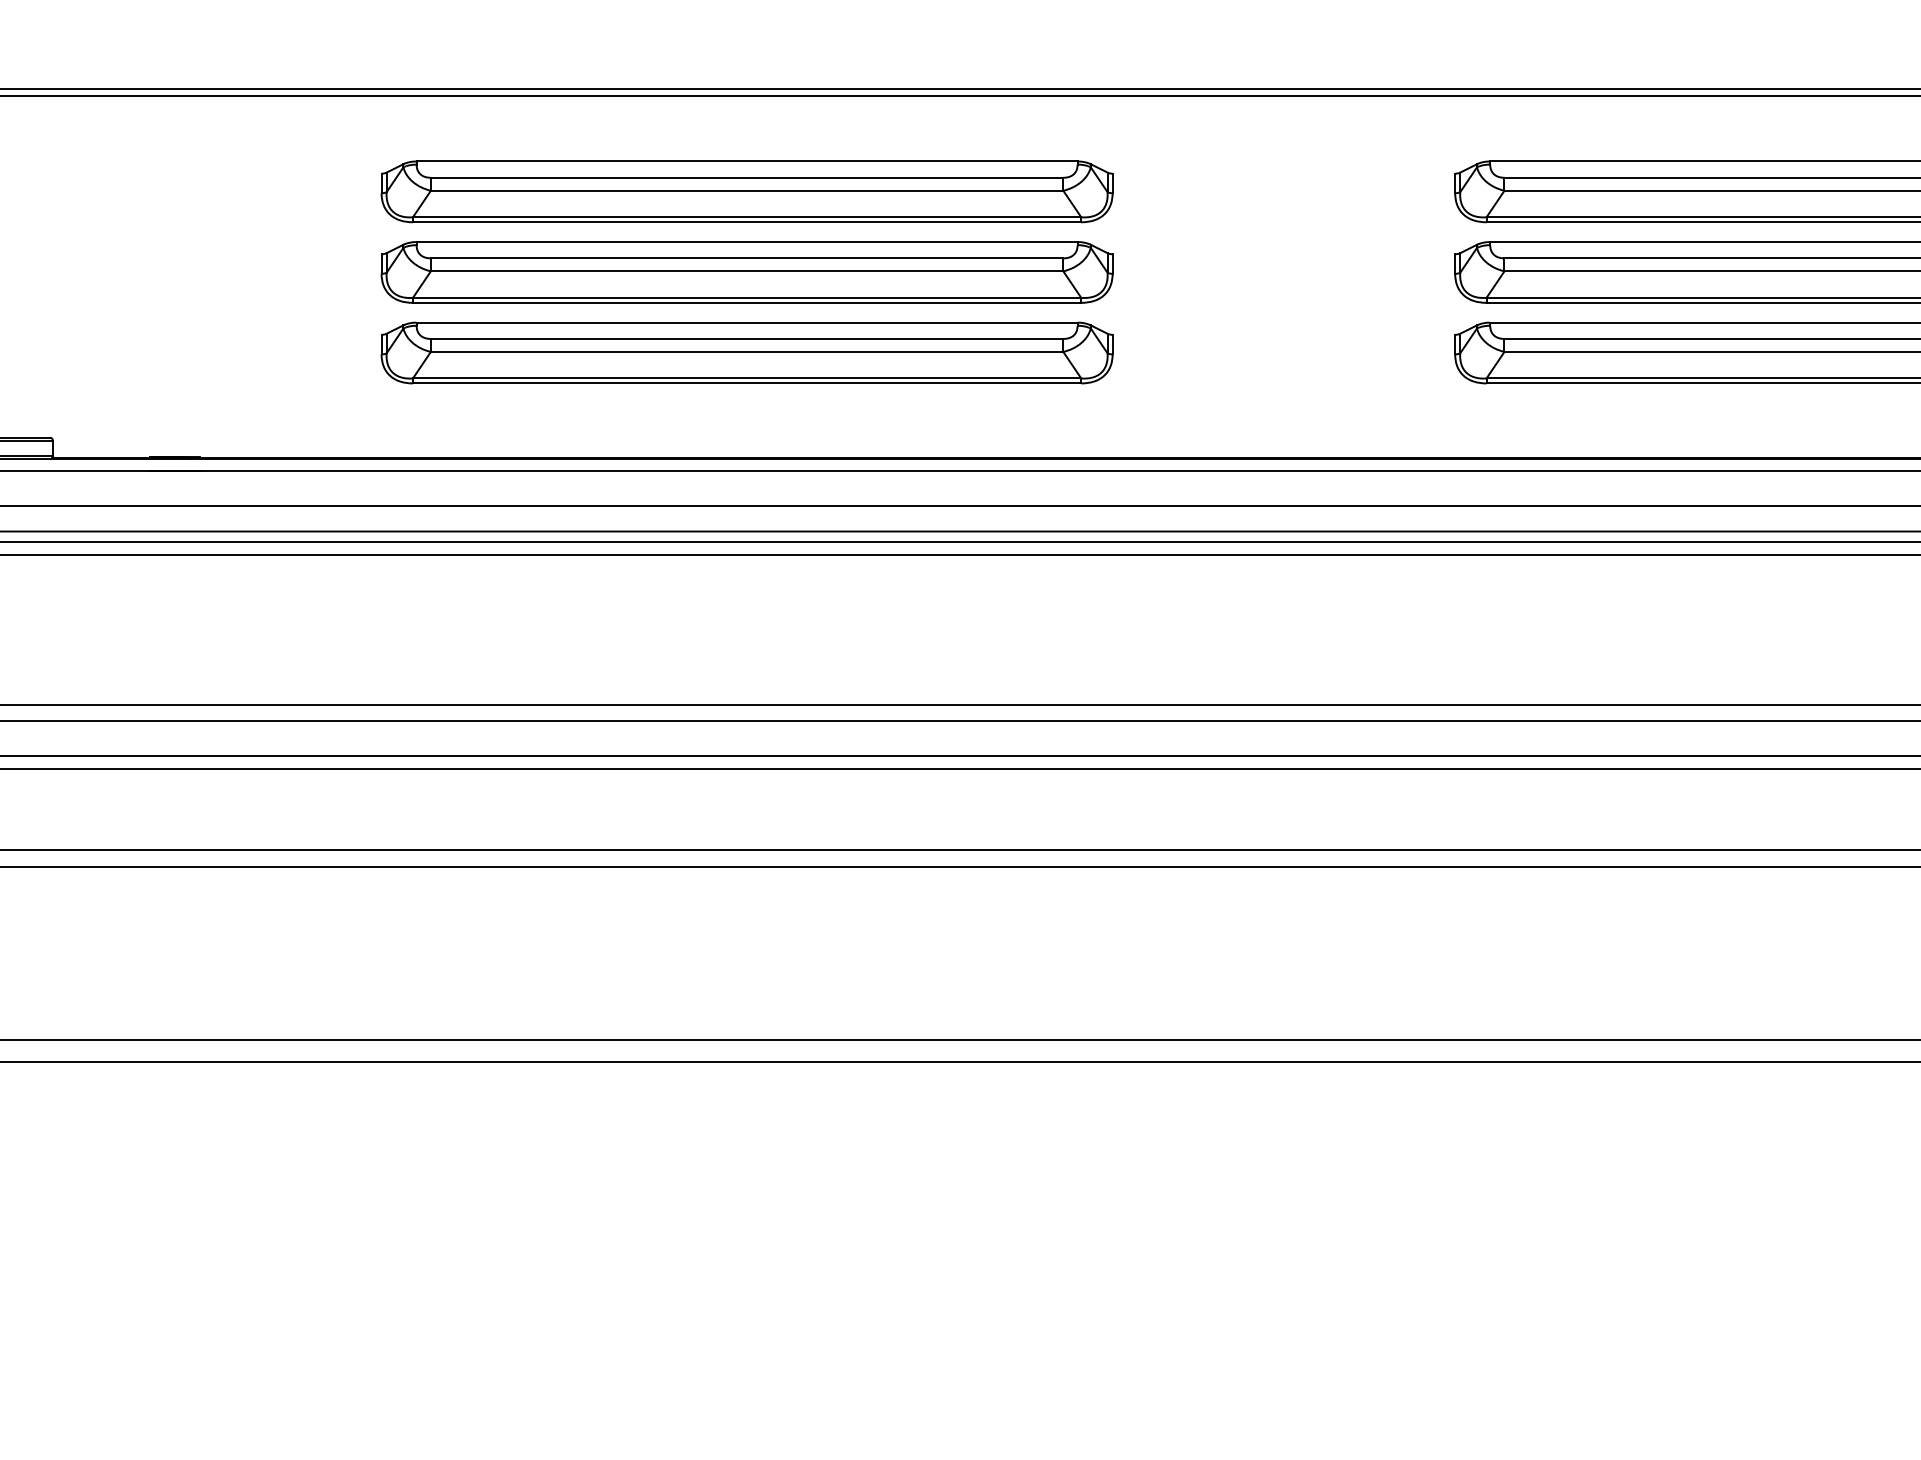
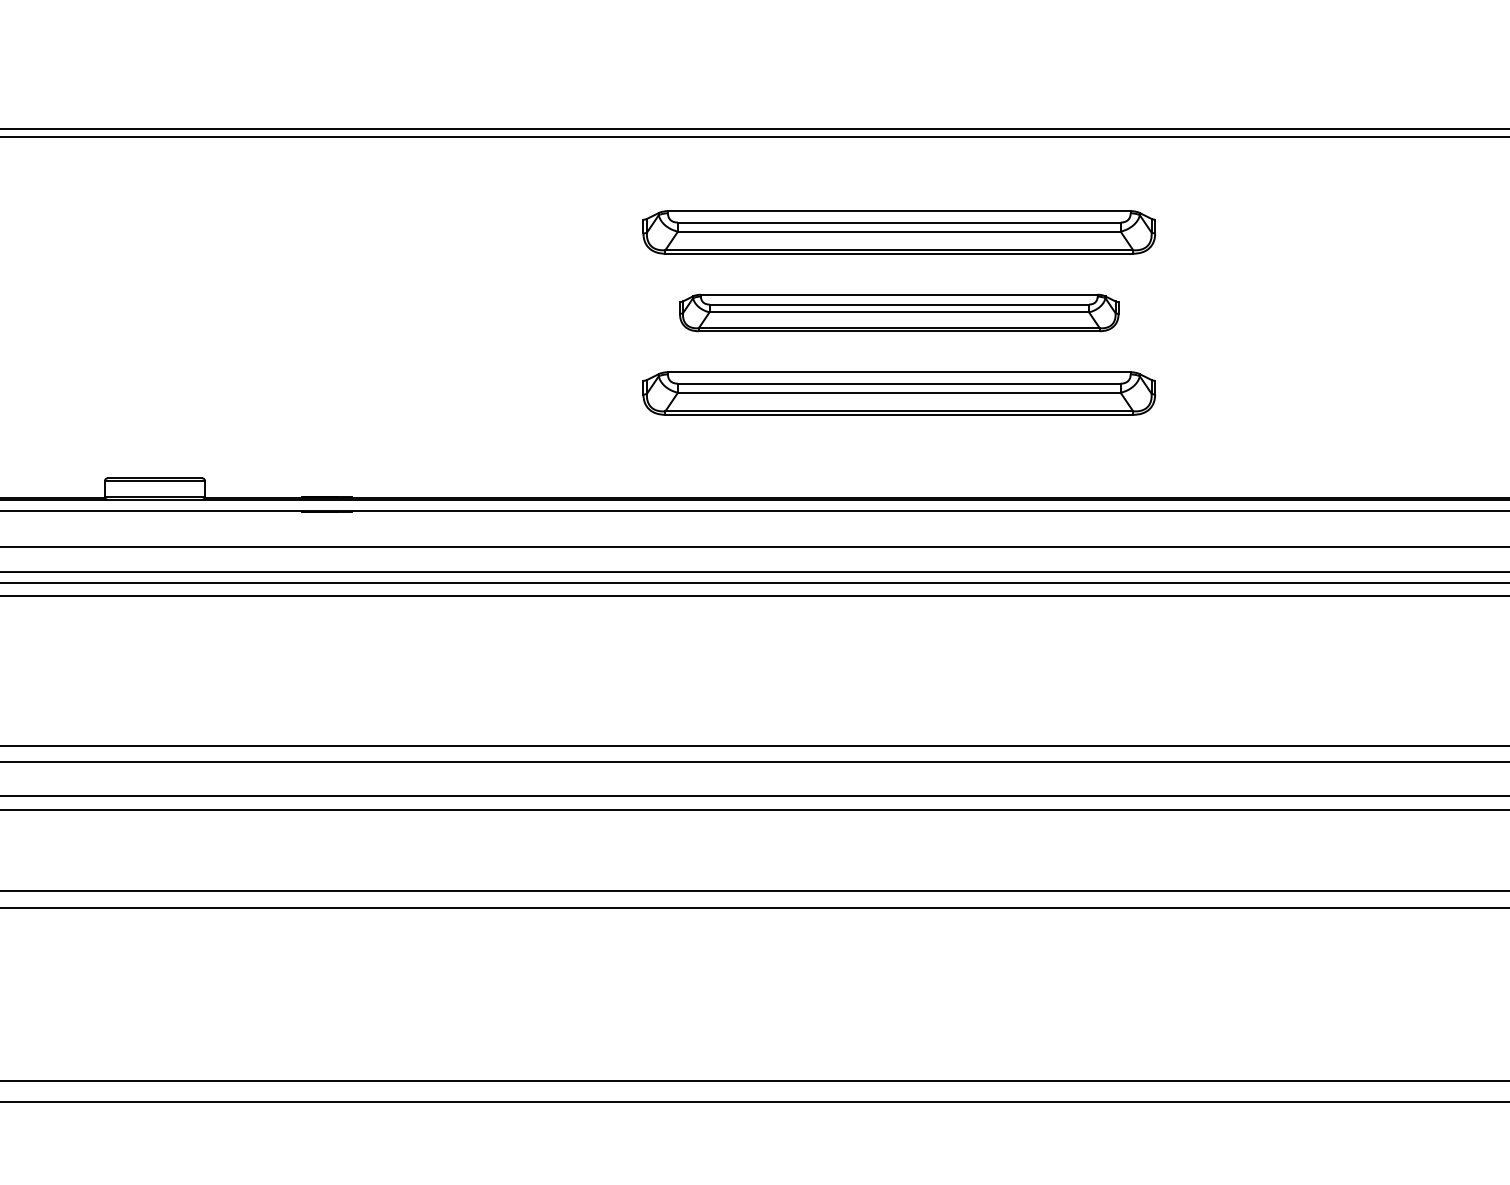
part: (746, 191) -> (898, 232), size x0.7
part: (746, 272) -> (898, 313), size x0.6
part: (746, 352) -> (898, 393), size x0.7

